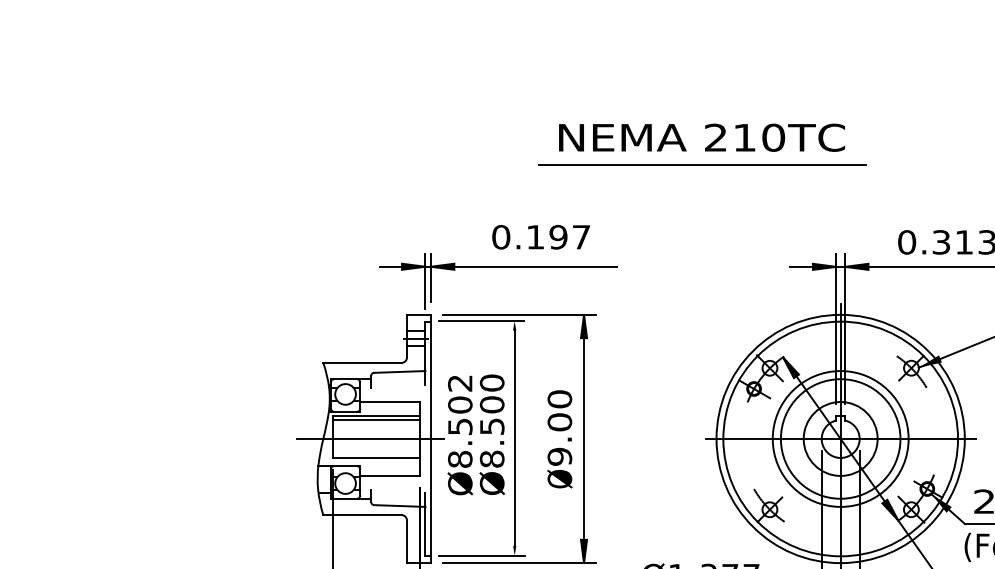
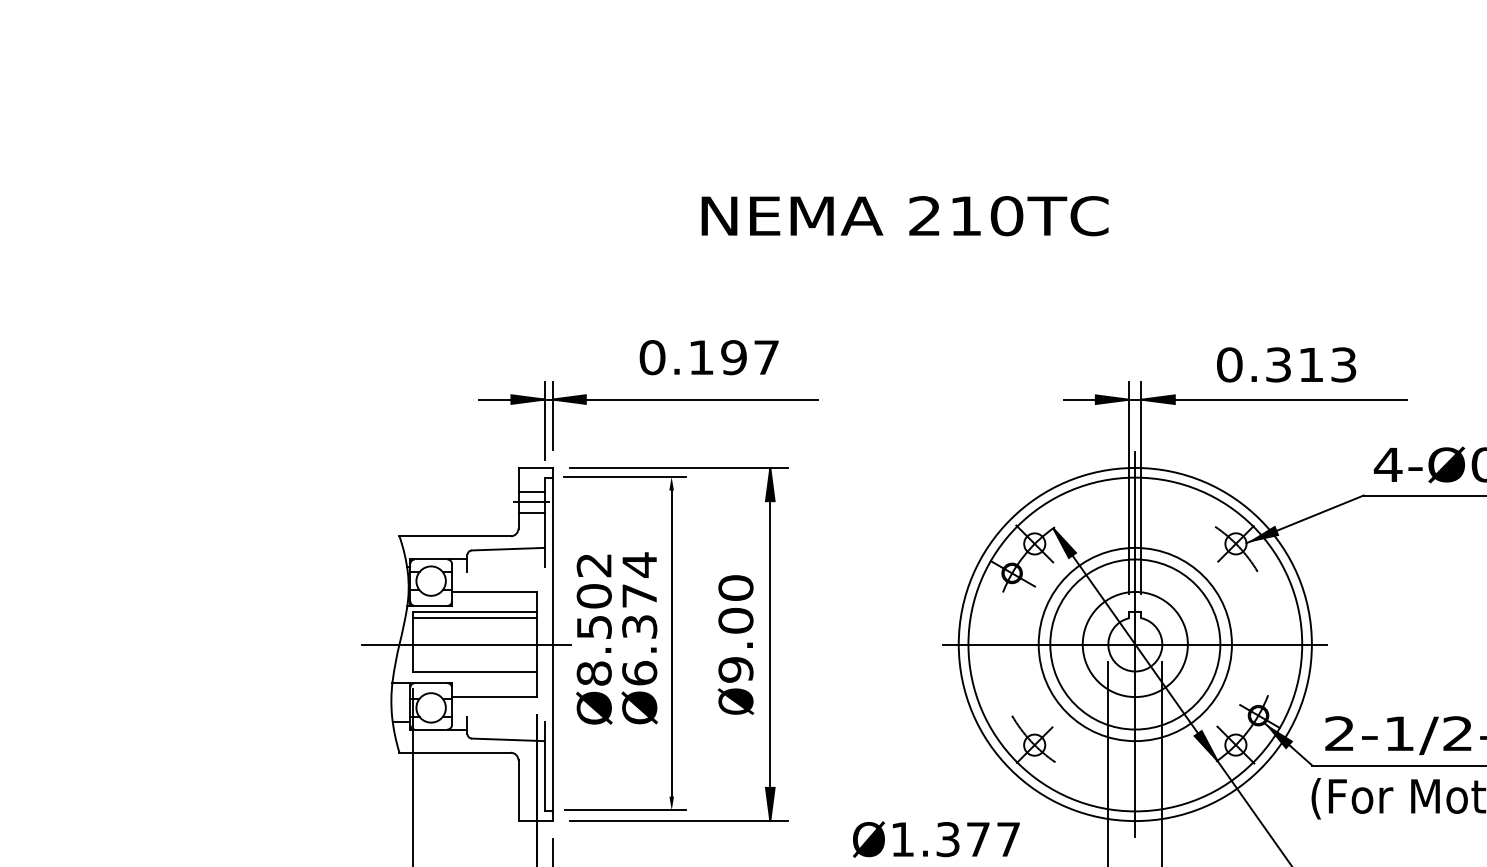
text: (701, 138) -> (904, 216), moved
line: (702, 164) -> (938, 254), removed
text: (492, 420) -> (639, 618), Ø8.500 -> Ø6.374

